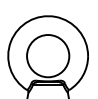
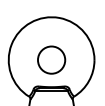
circle: (48, 56) -> (51, 60), size x0.6

